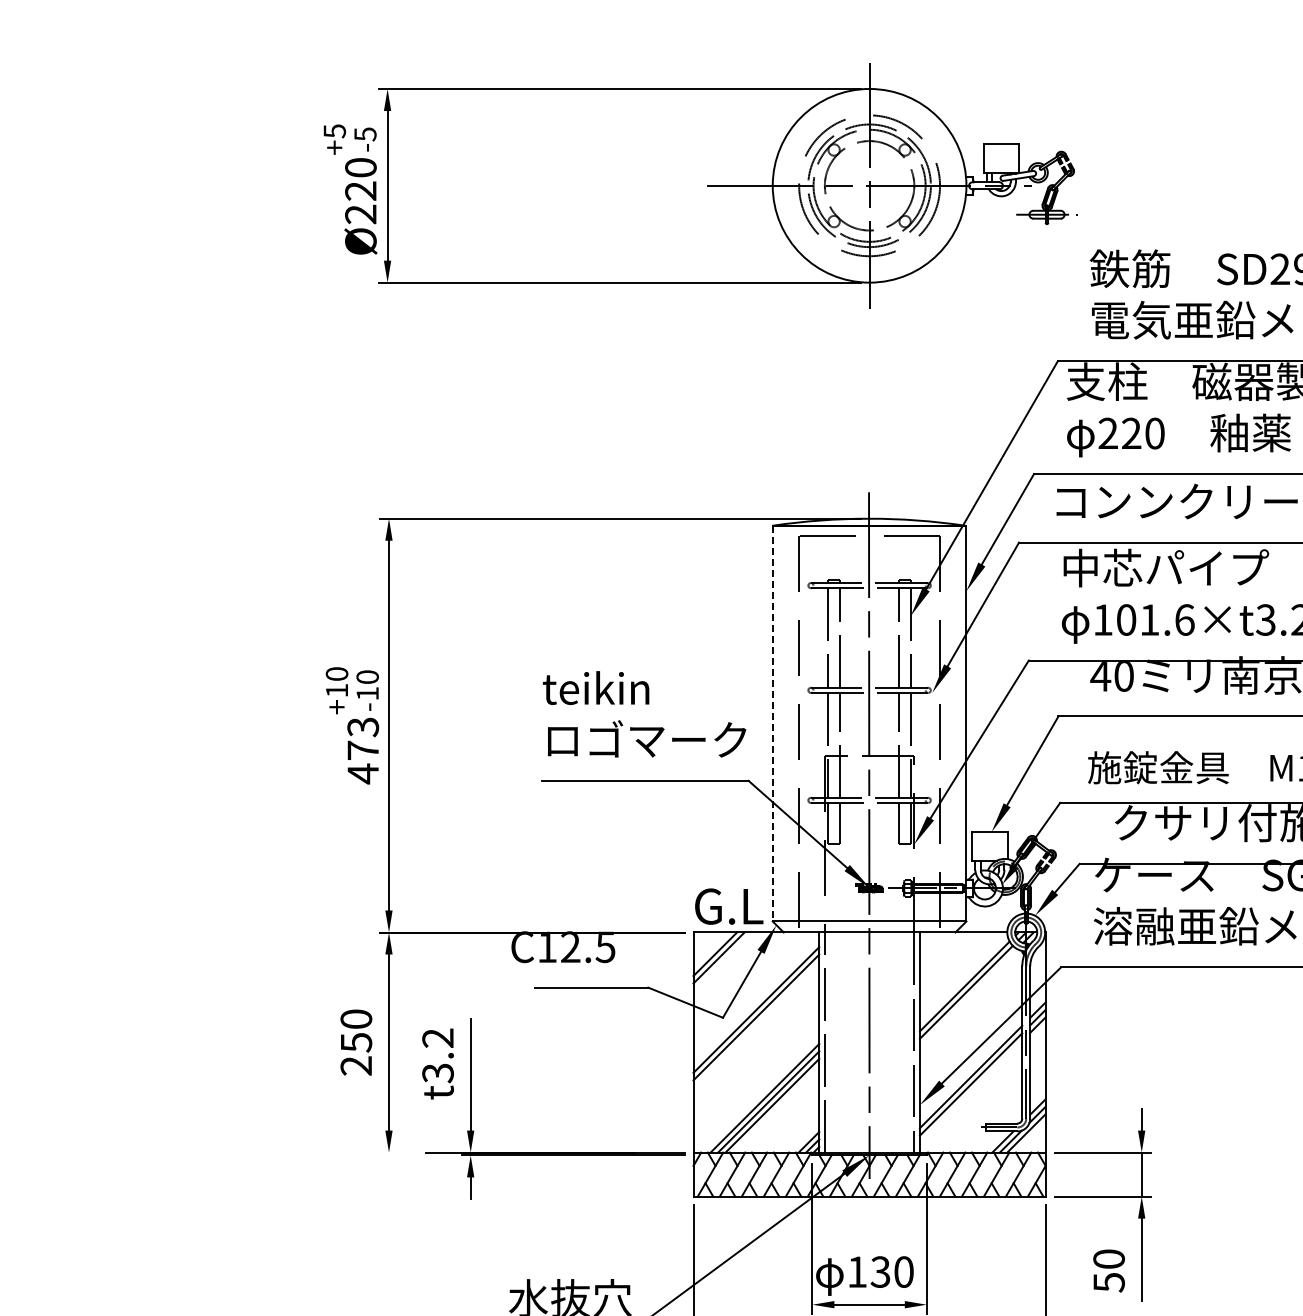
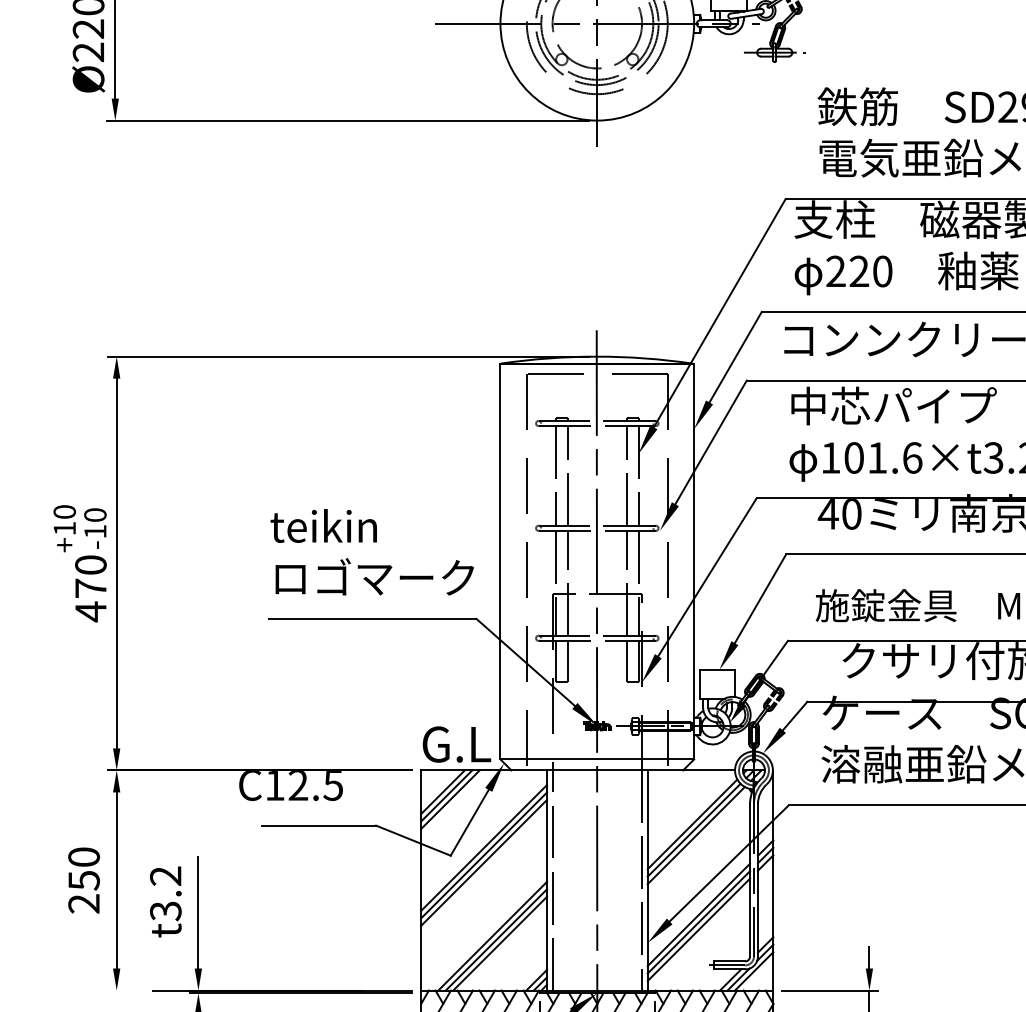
line: (772, 723) -> (500, 561), dashed -> solid
text: (363, 727) -> (91, 565), 473 -> 470
line: (722, 961) -> (450, 799), added
line: (968, 997) -> (696, 835), added
line: (756, 1024) -> (484, 862), added
line: (970, 1091) -> (698, 929), added

